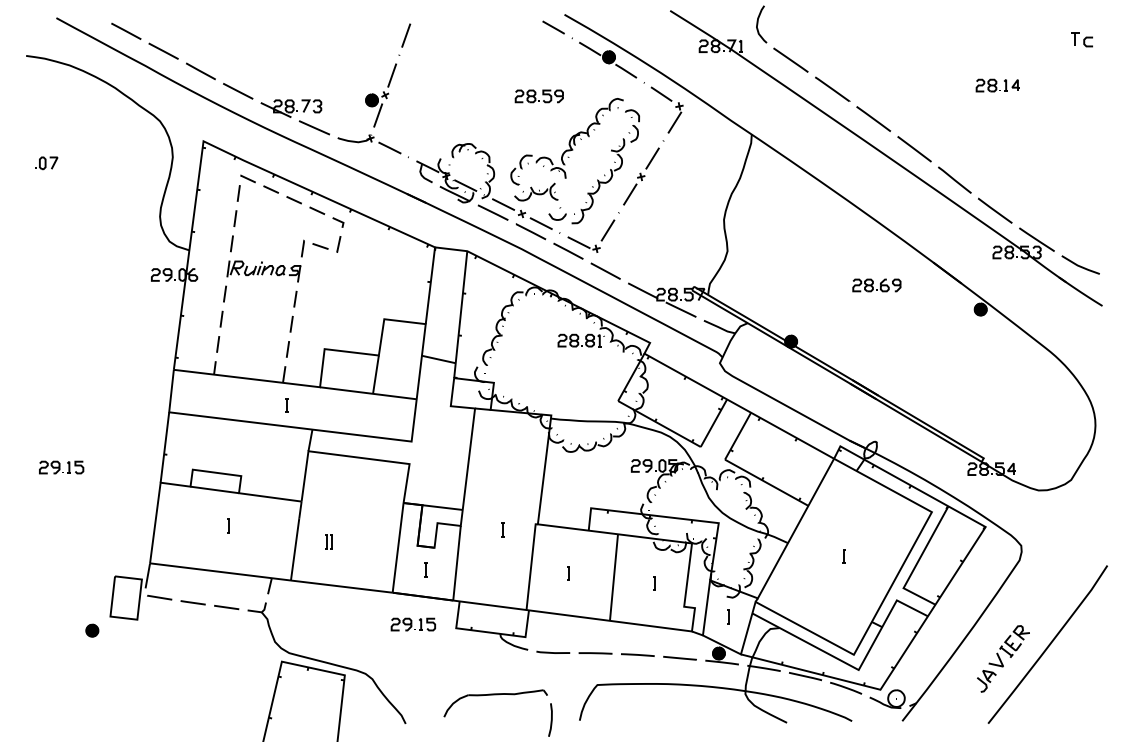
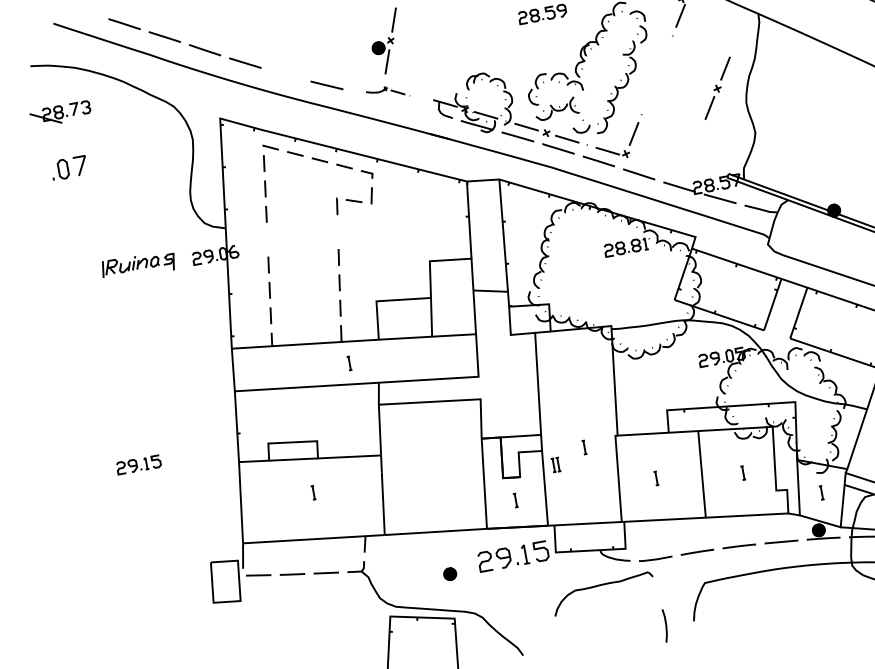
part: (291, 108) -> (60, 114), moved
part: (372, 146) -> (387, 93), size x0.6
part: (46, 163) -> (69, 168), size x1.6
part: (641, 176) -> (717, 88), moved
part: (263, 271) -> (138, 265), moved
part: (328, 541) -> (555, 464), moved
part: (412, 624) -> (512, 556), size x1.6
part: (92, 630) -> (450, 573), moved
part: (495, 695) -> (601, 586), moved

